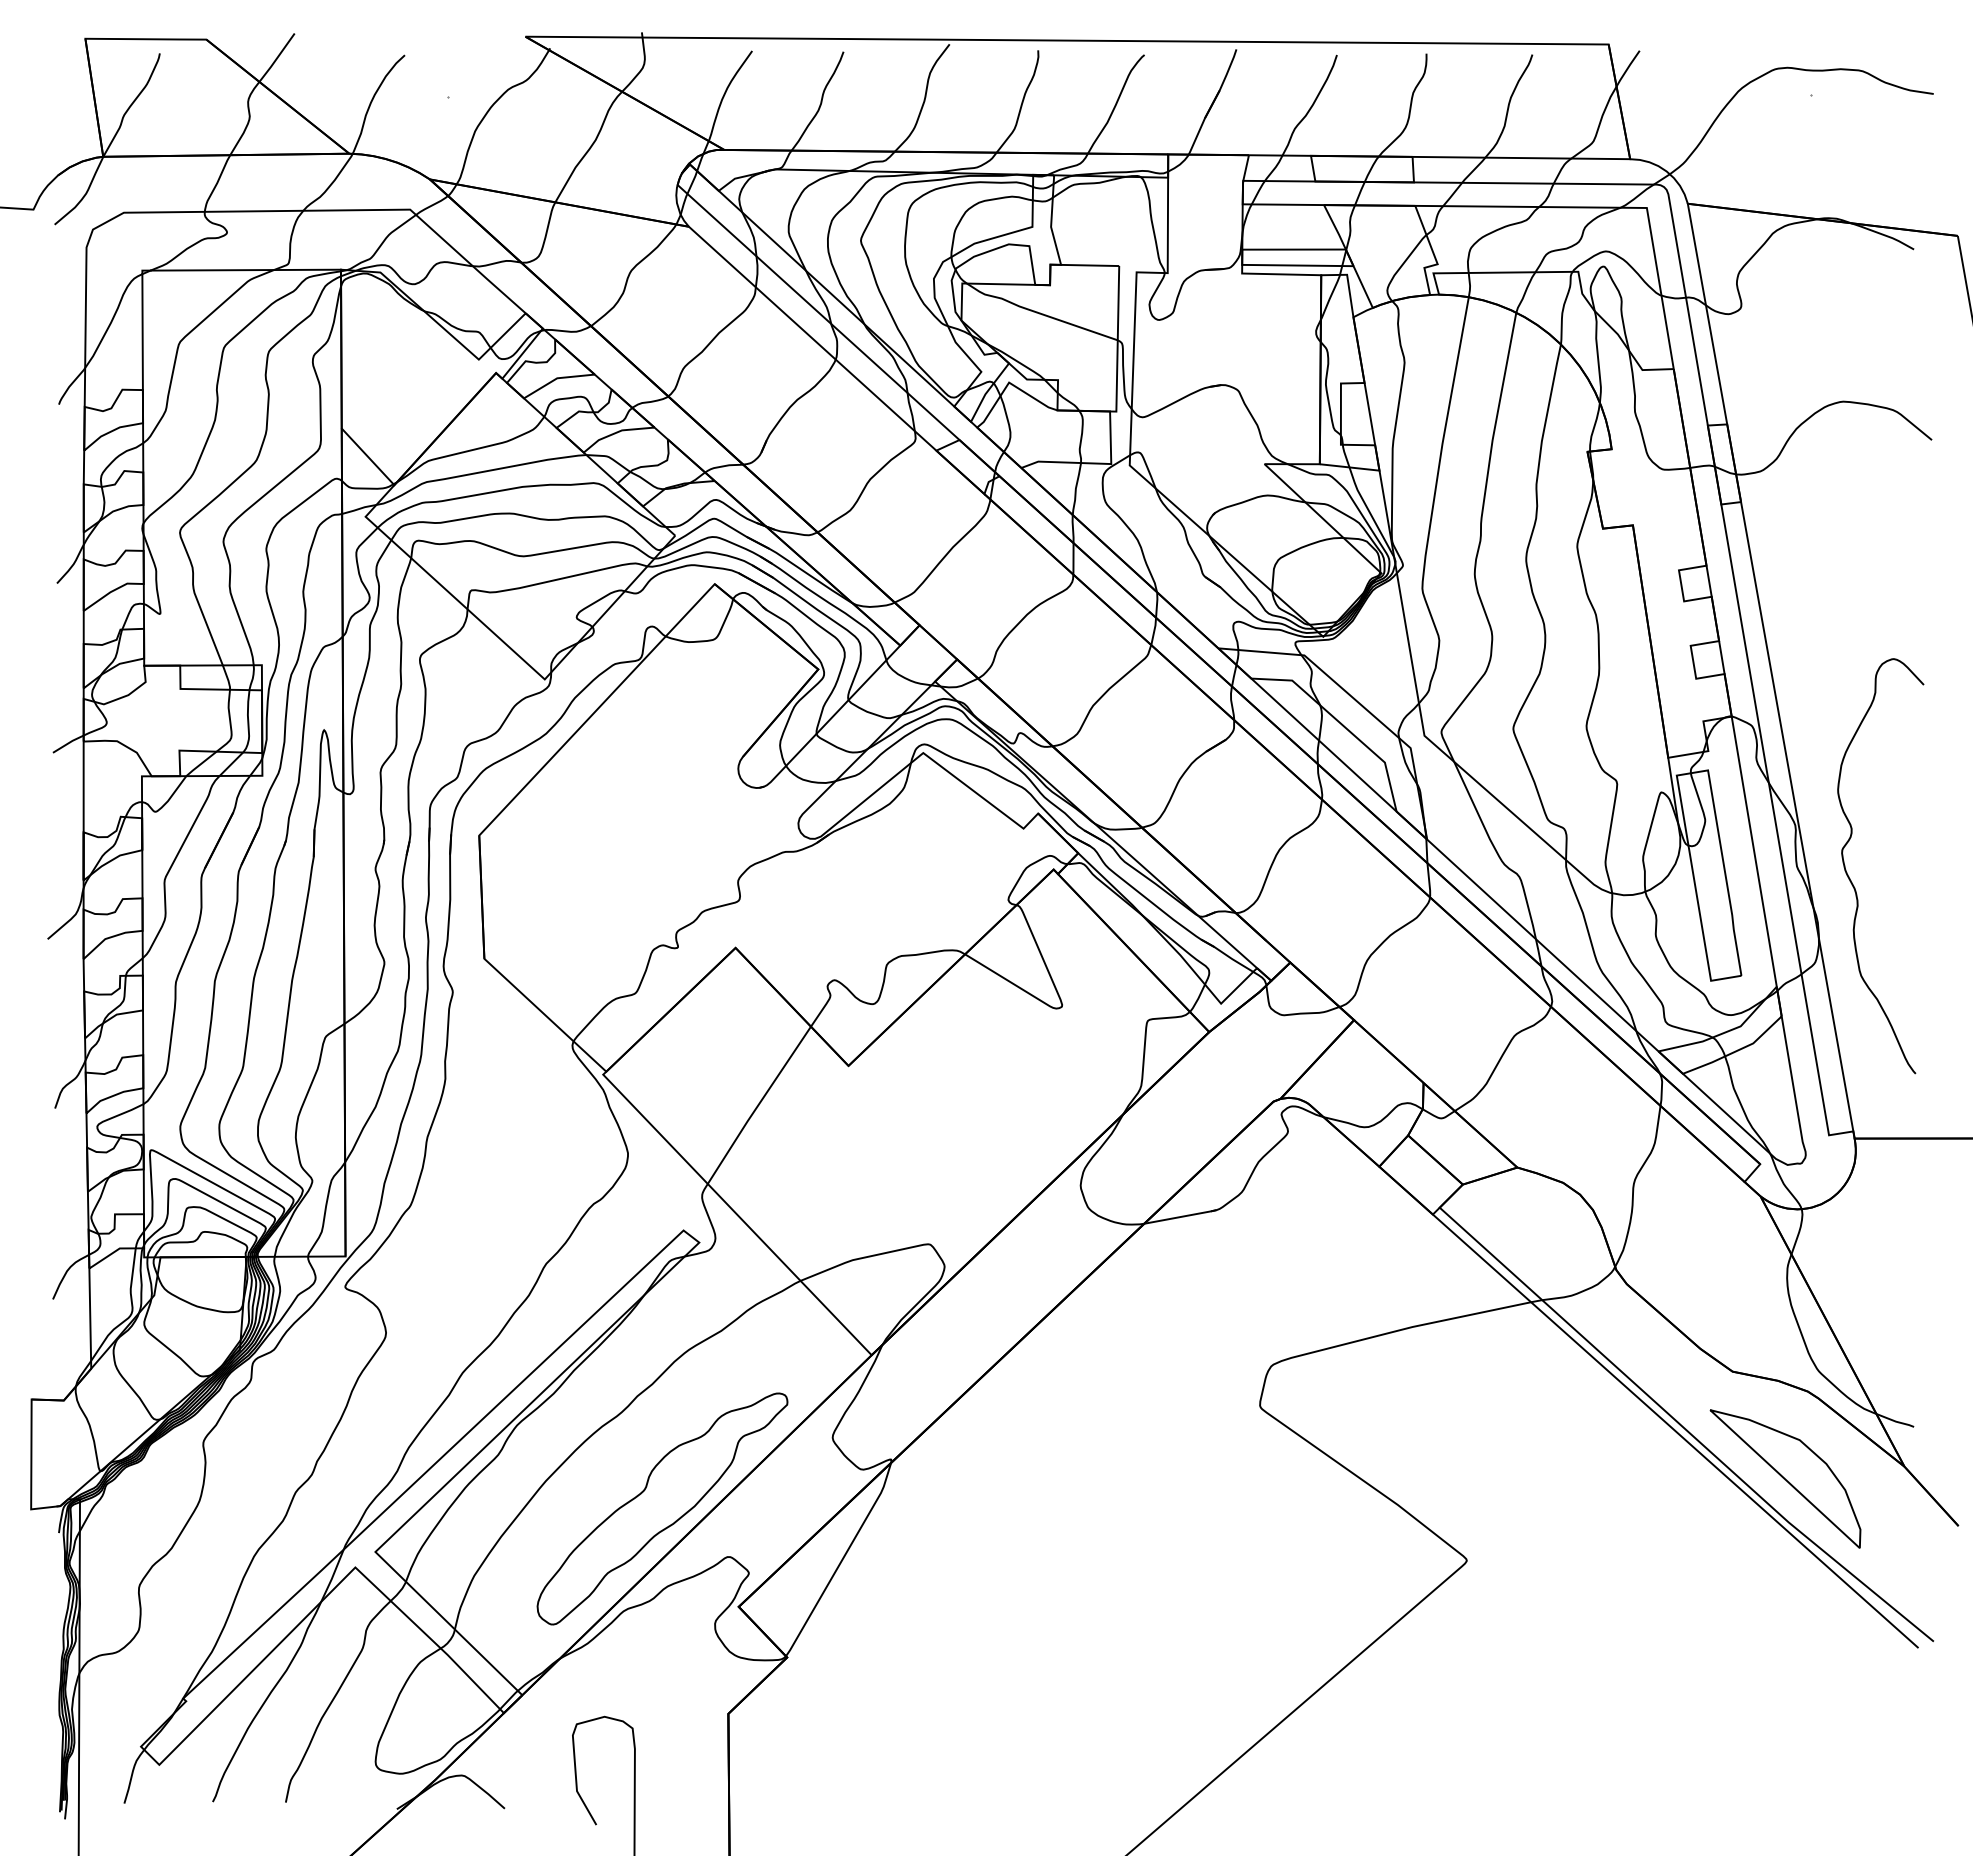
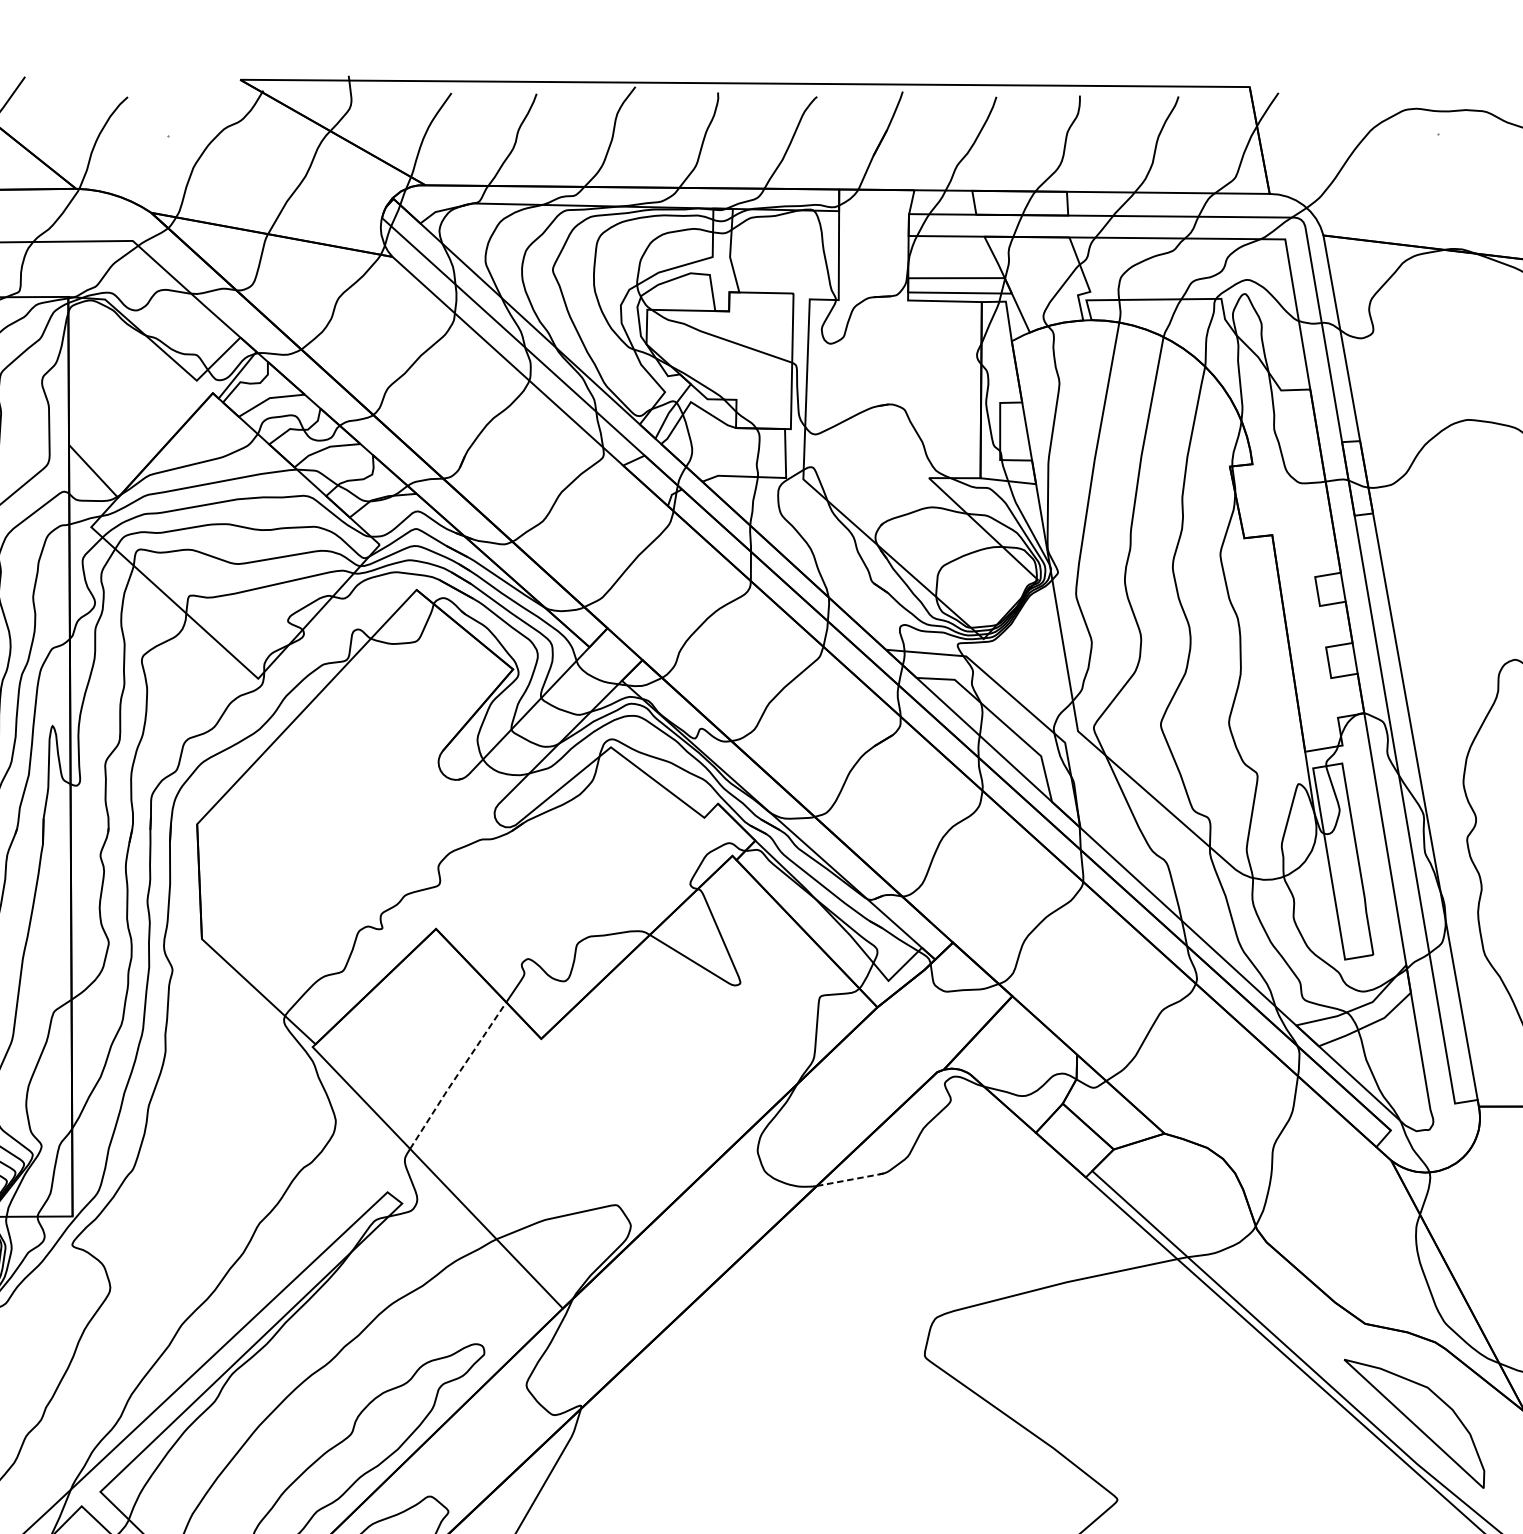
line: (758, 1105) -> (457, 1075), solid -> dashed
line: (1181, 1216) -> (851, 1179), solid -> dashed

